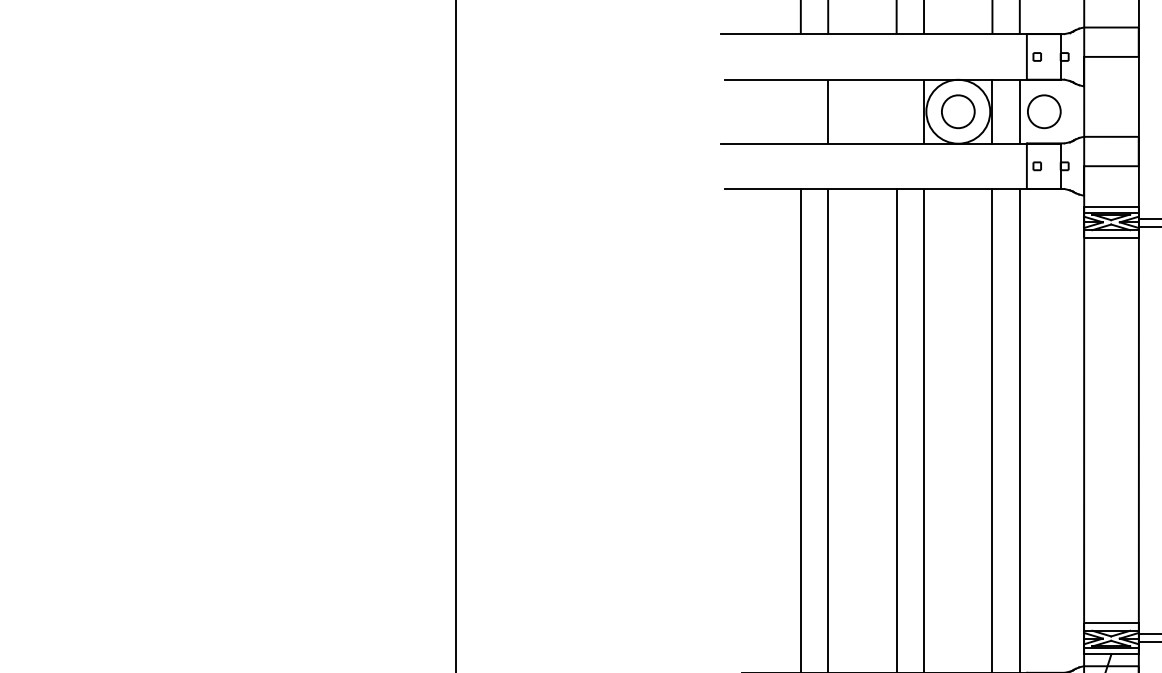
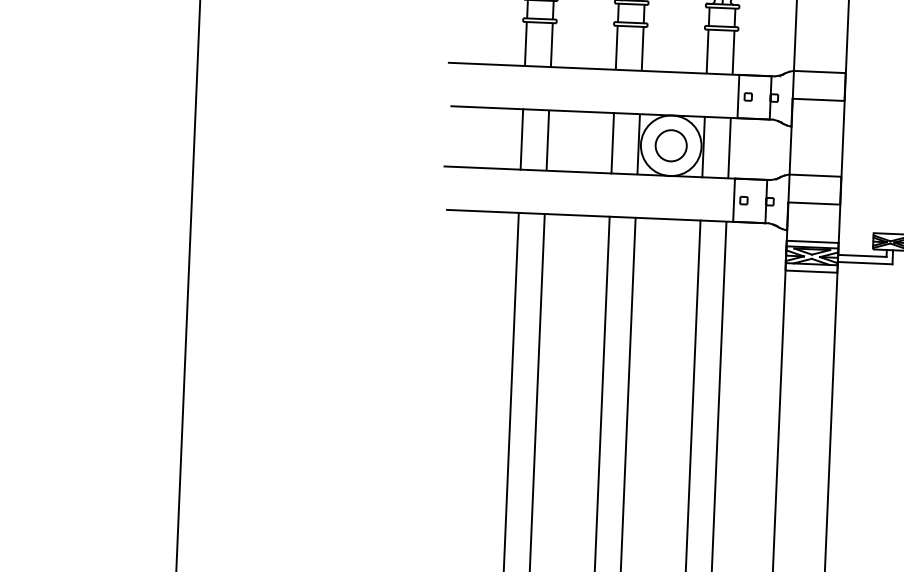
line: (800, 111) -> (521, 139), added
line: (896, 111) -> (612, 143), added
circle: (1044, 111) -> (752, 148), removed

